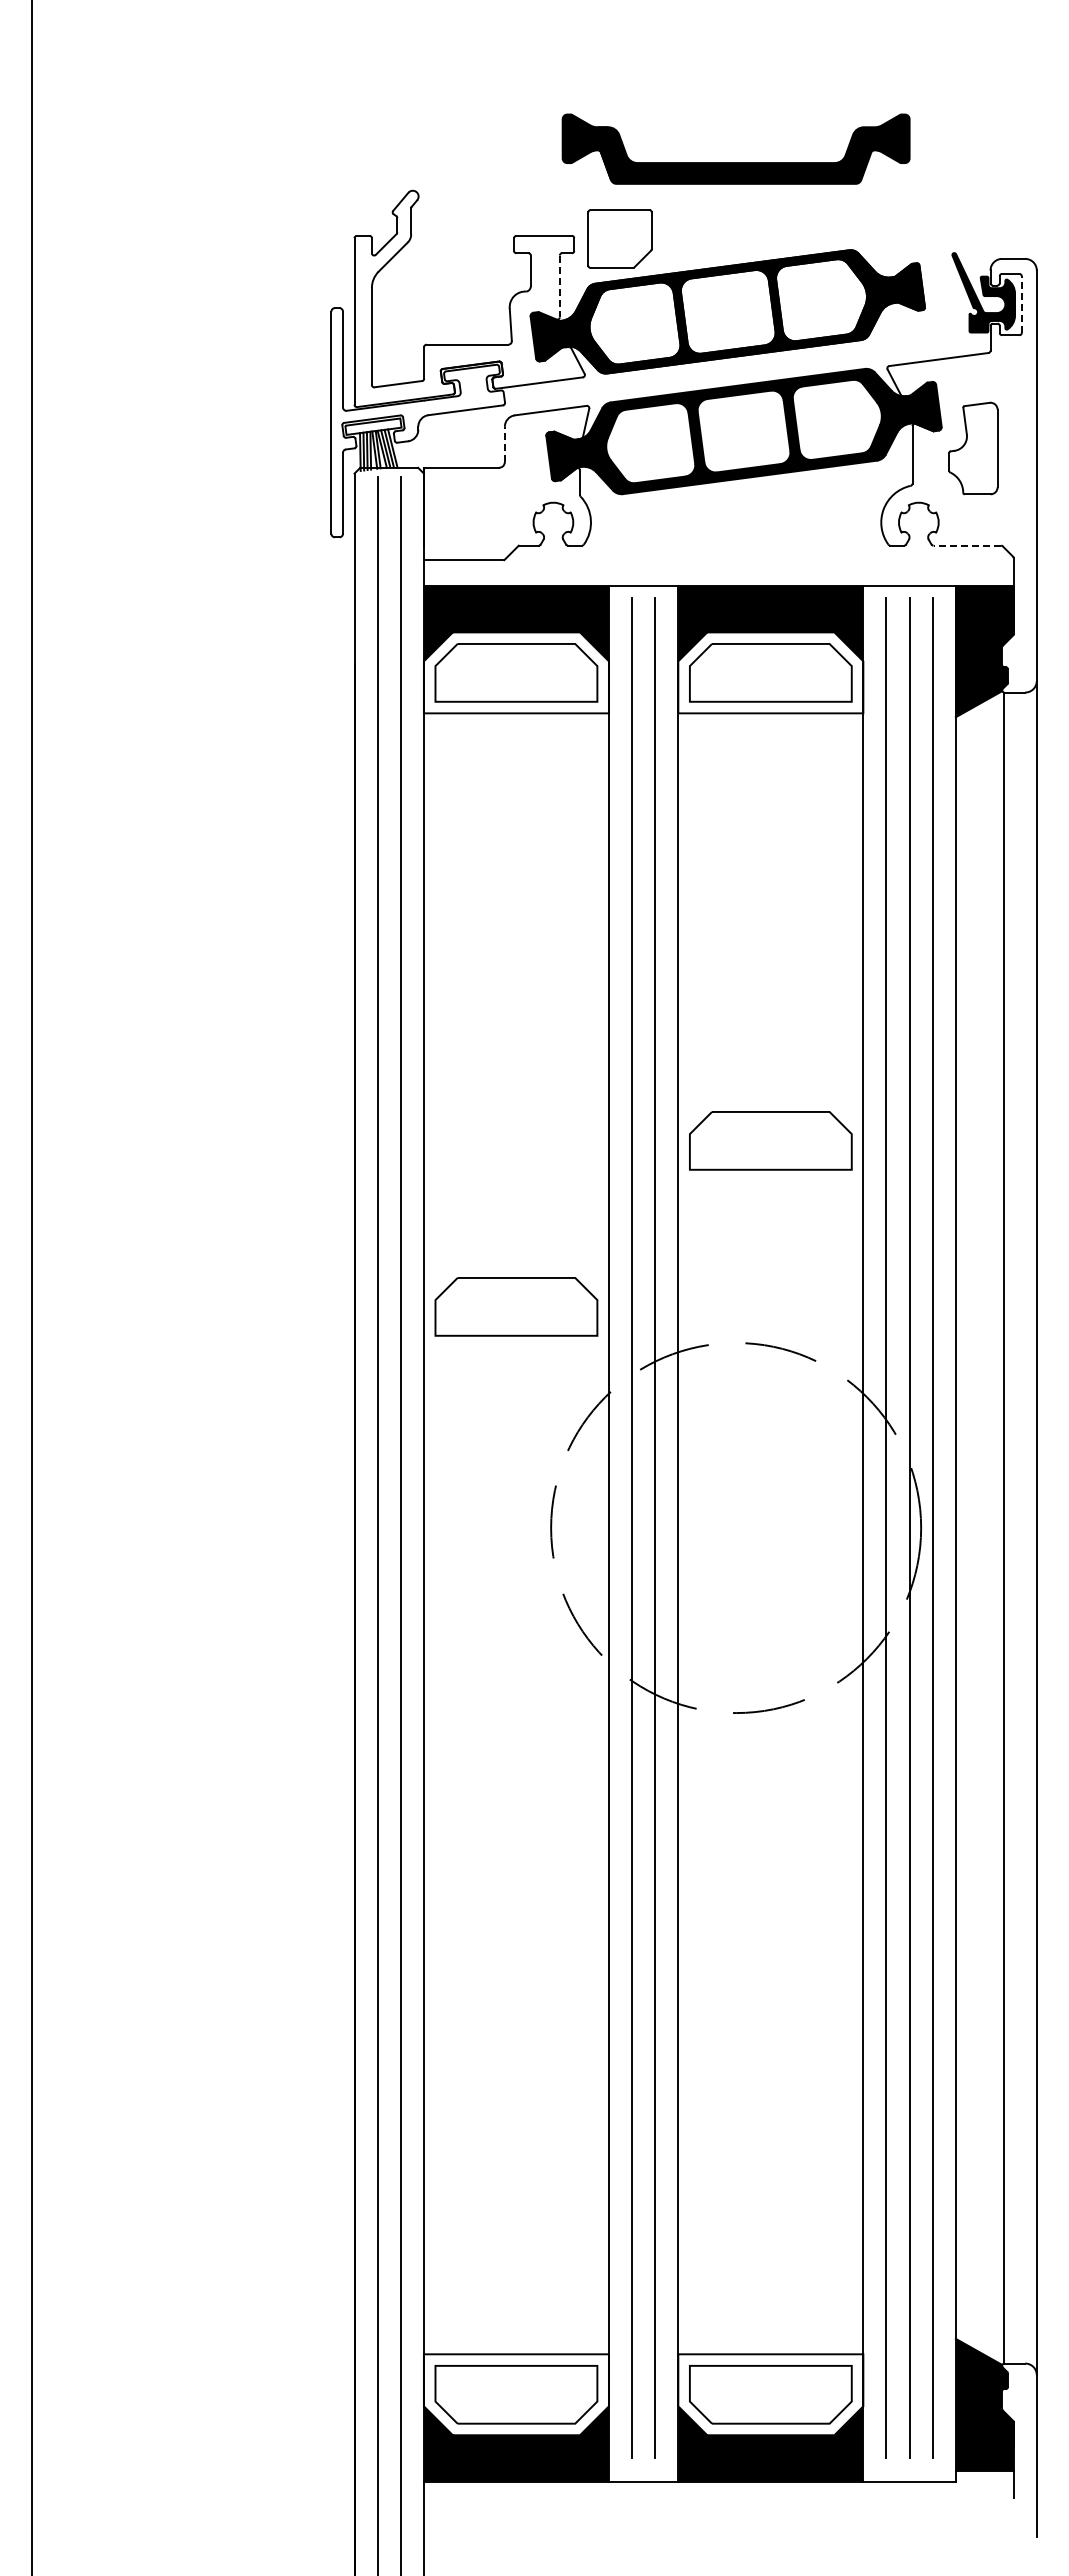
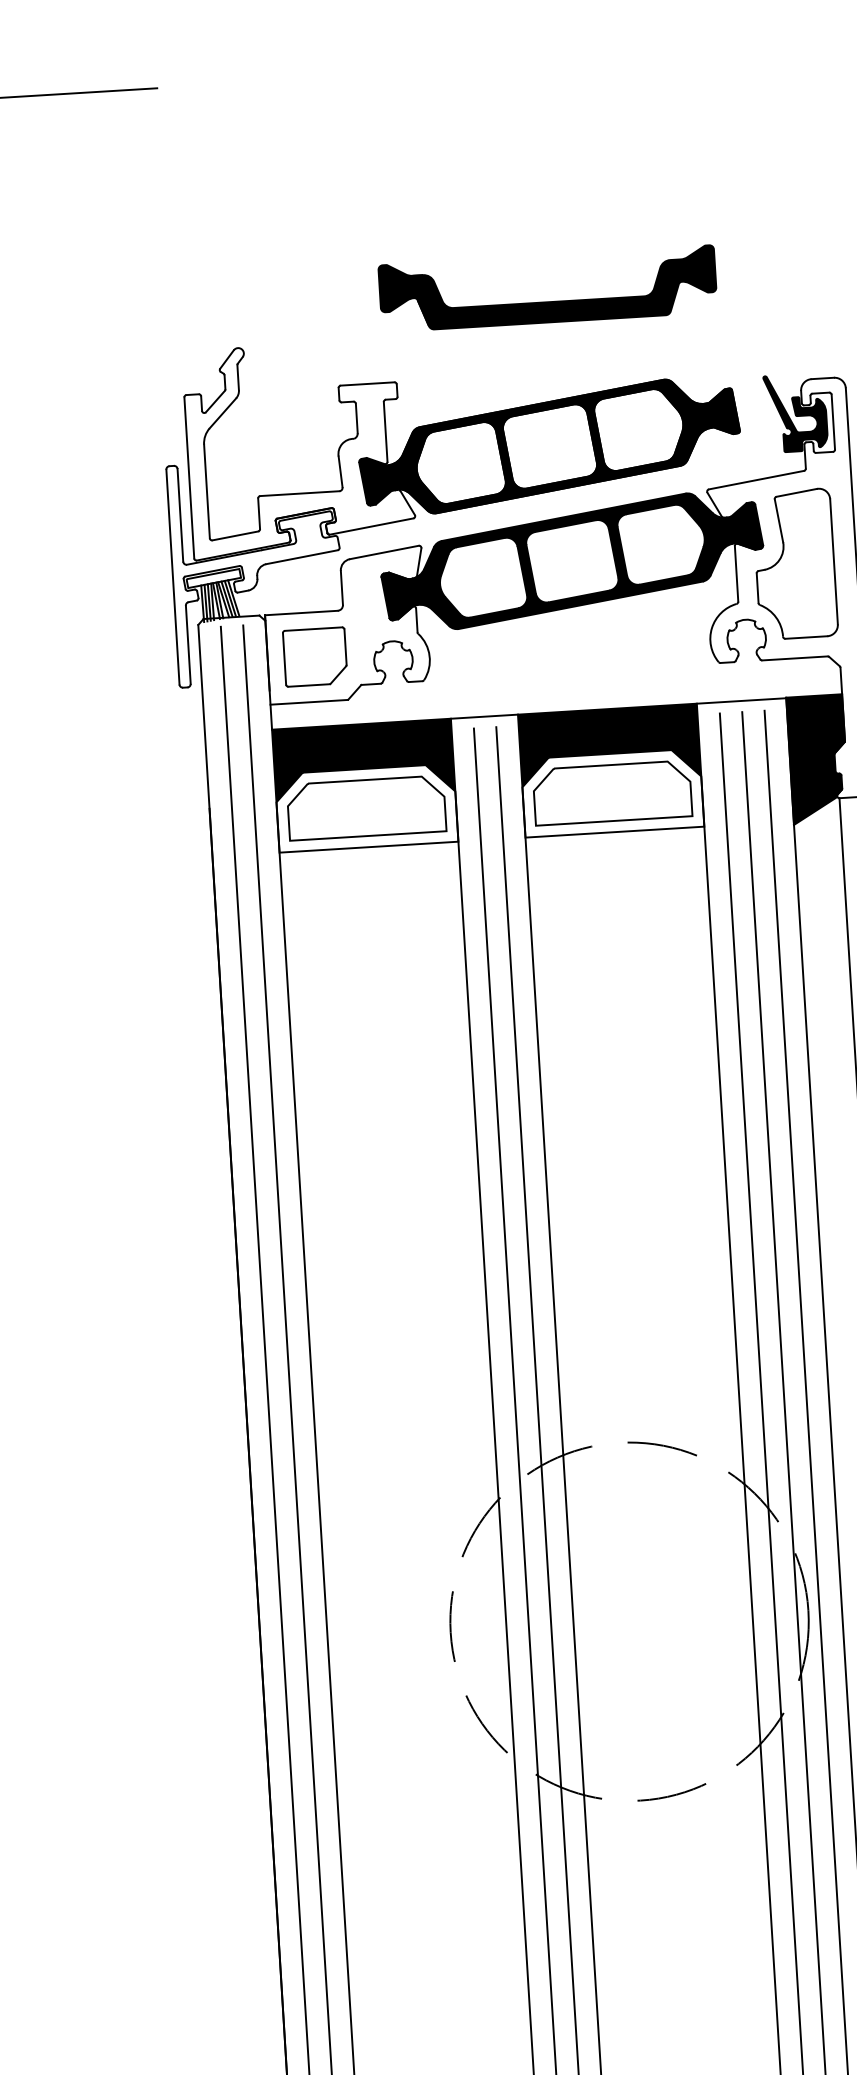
part: (619, 238) -> (314, 656), moved
line: (559, 286) -> (385, 431), dashed -> solid
line: (1021, 304) -> (833, 422), dashed -> solid
line: (504, 444) -> (341, 587), dashed -> solid
part: (973, 448) -> (795, 564), size x1.67
line: (967, 545) -> (795, 658), dashed -> solid
part: (770, 1140) -> (639, 1245), removed
part: (516, 1306) -> (404, 1420), removed

